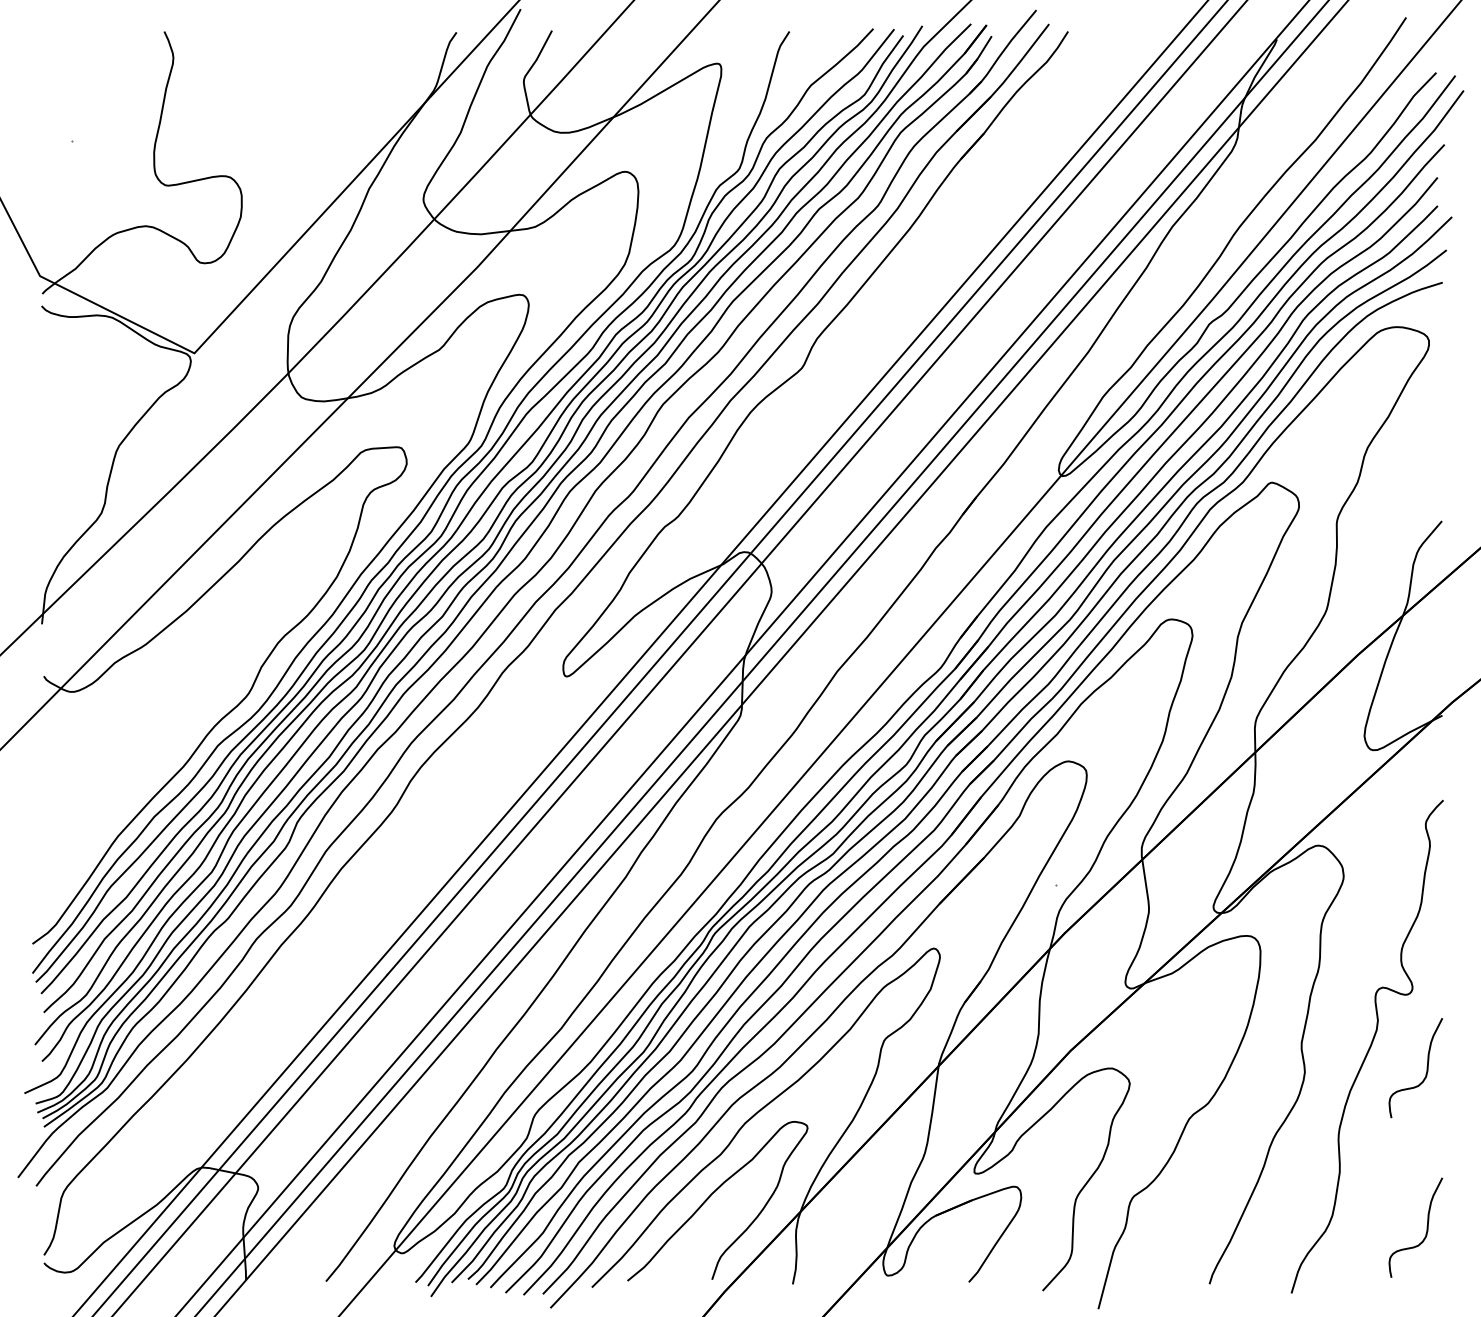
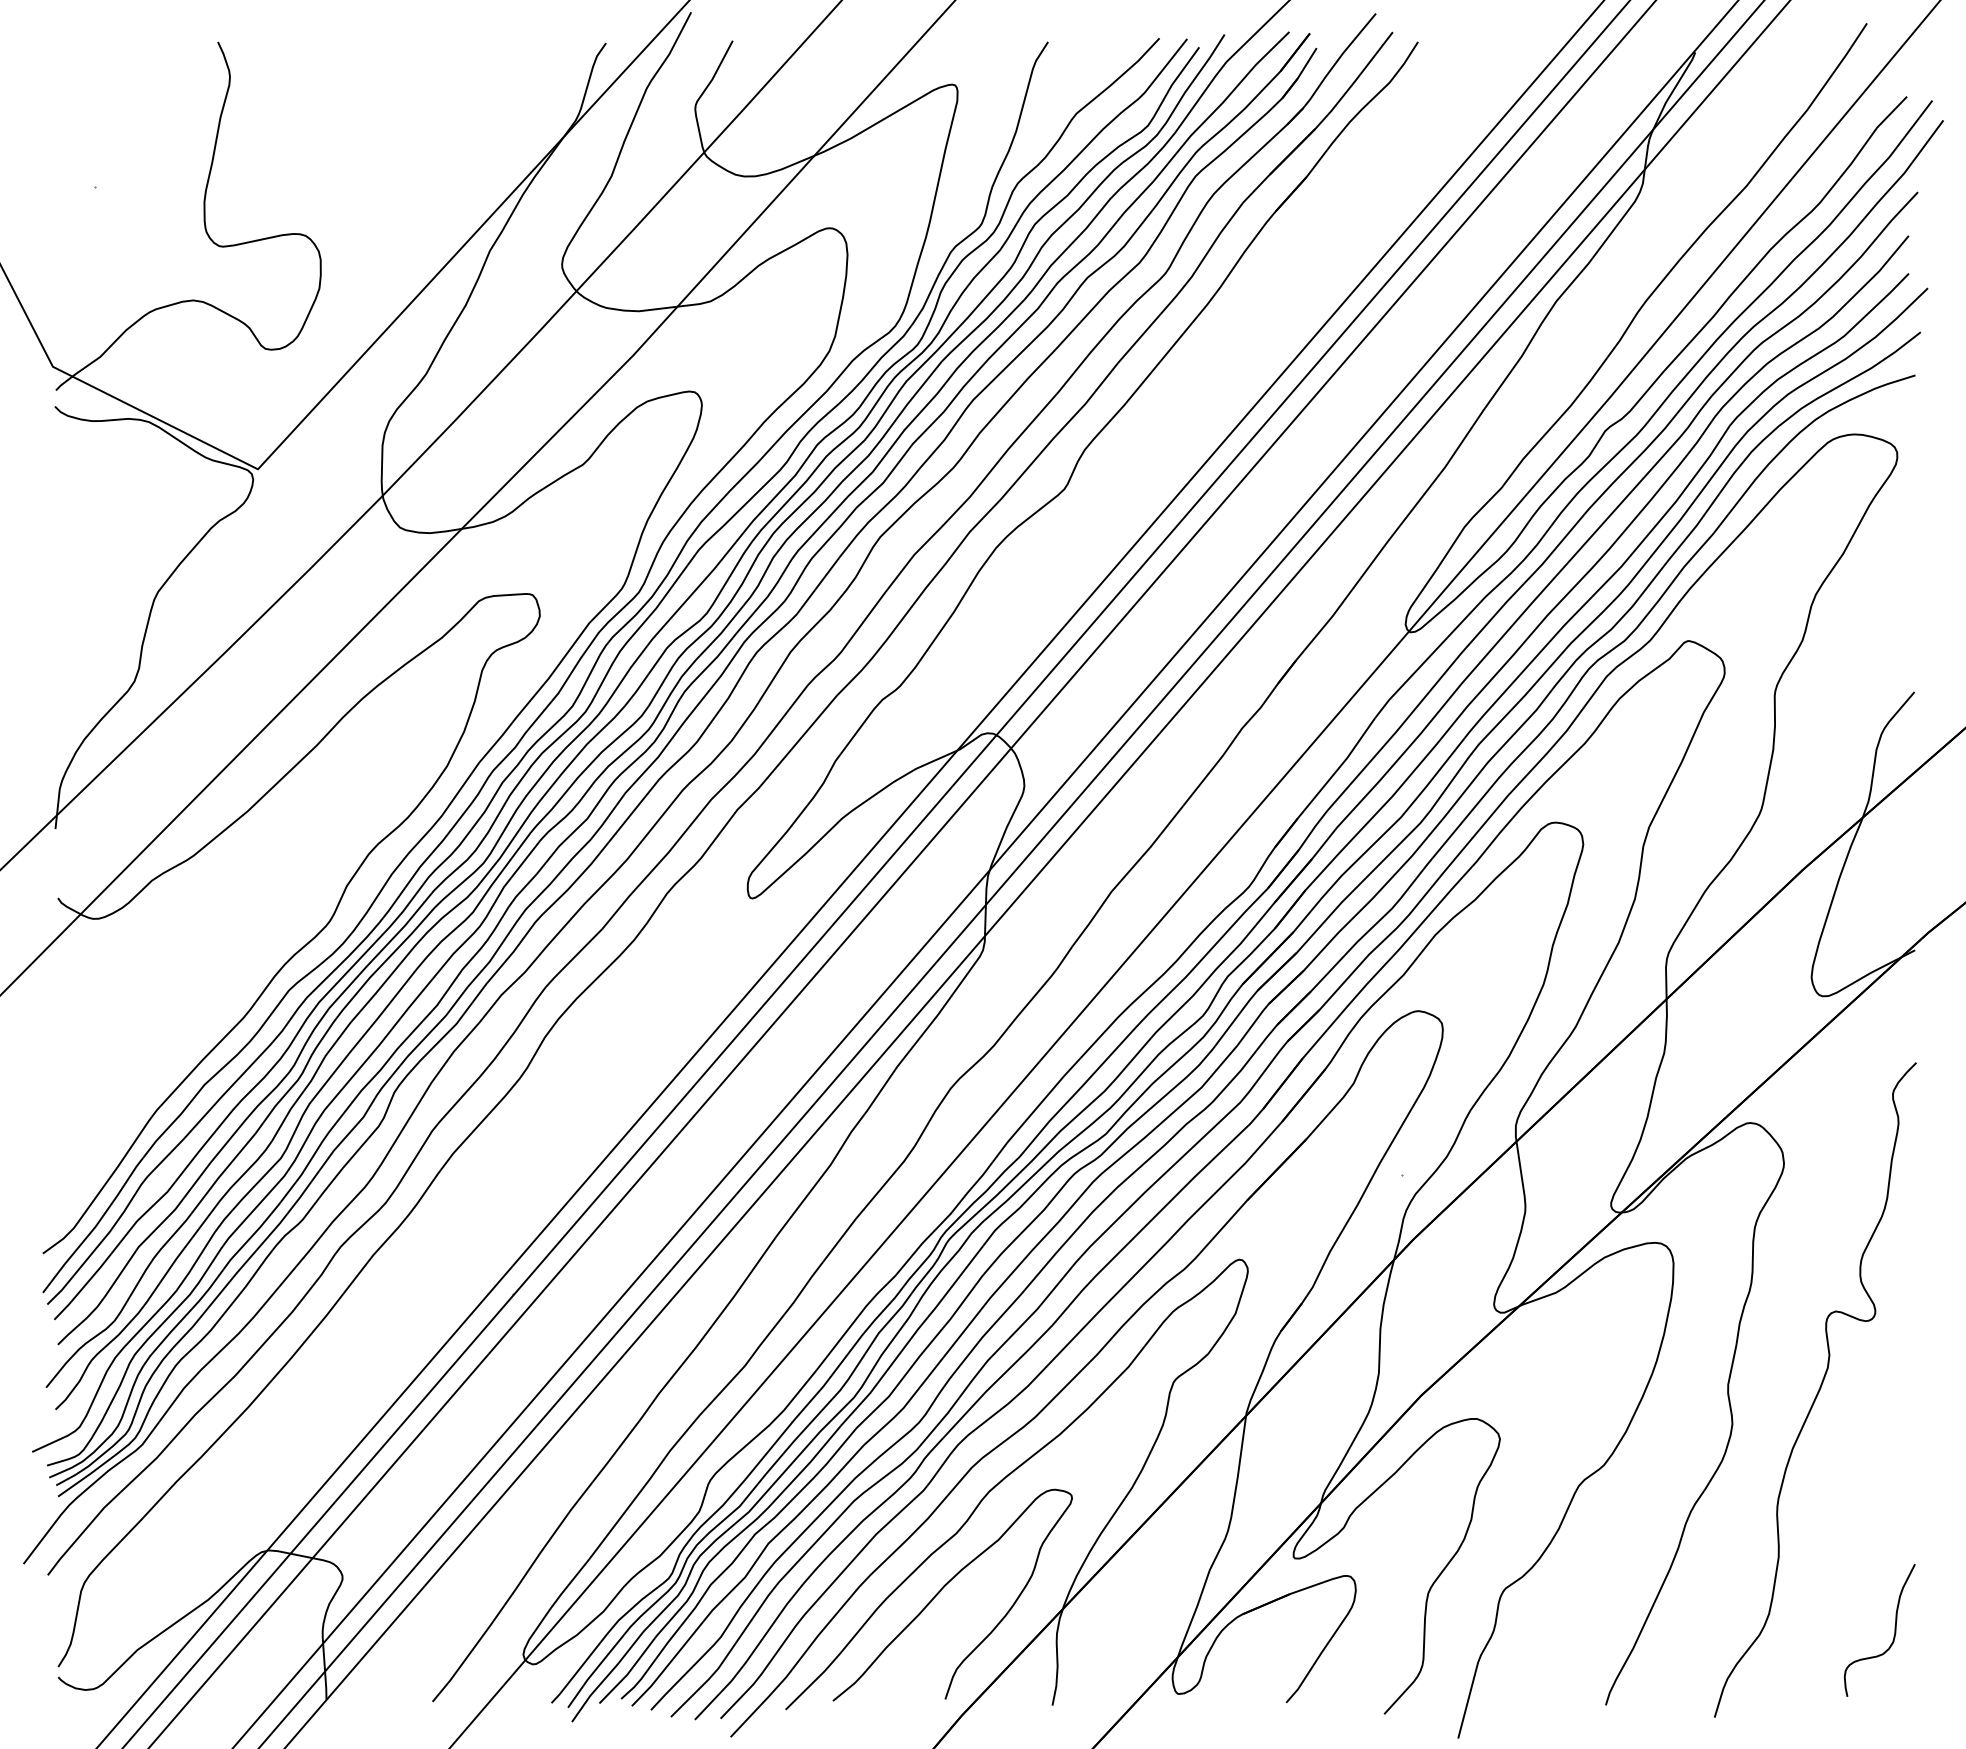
curve: (1426, 1068) -> (1894, 1418), removed

